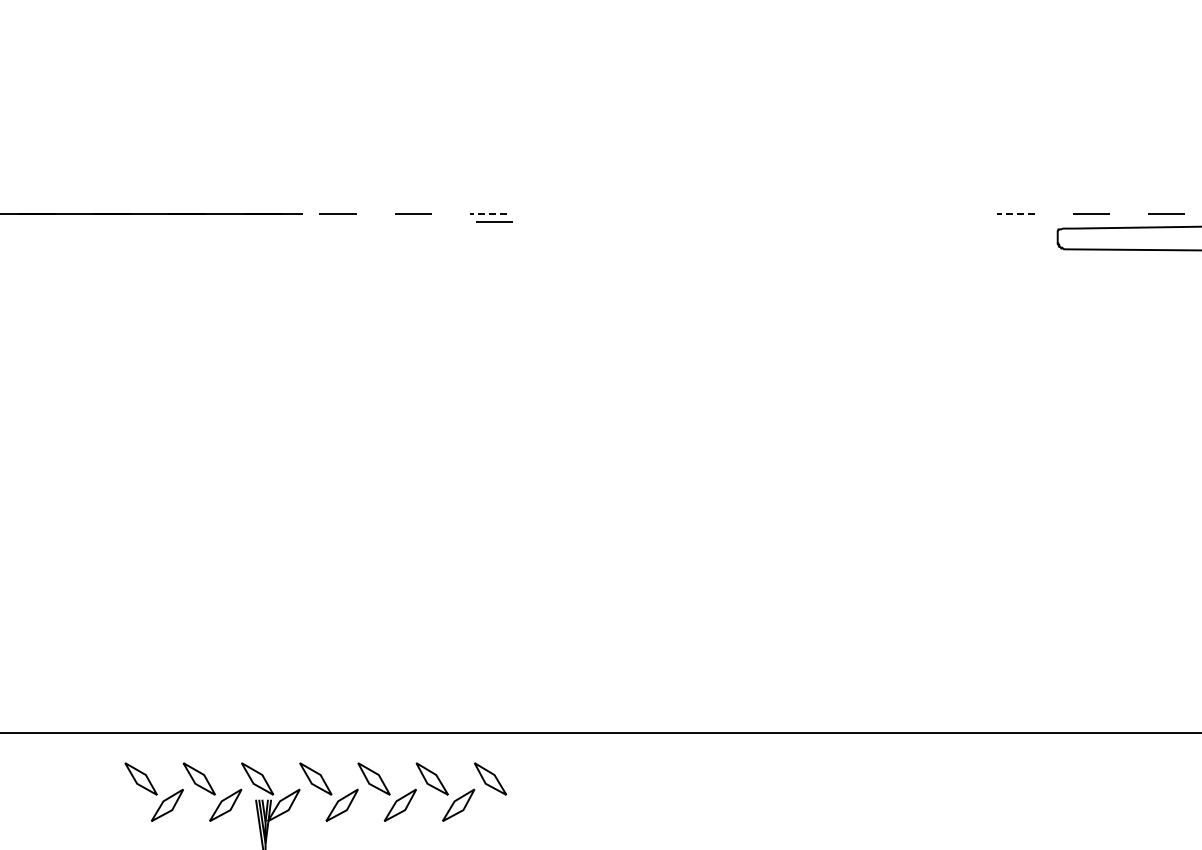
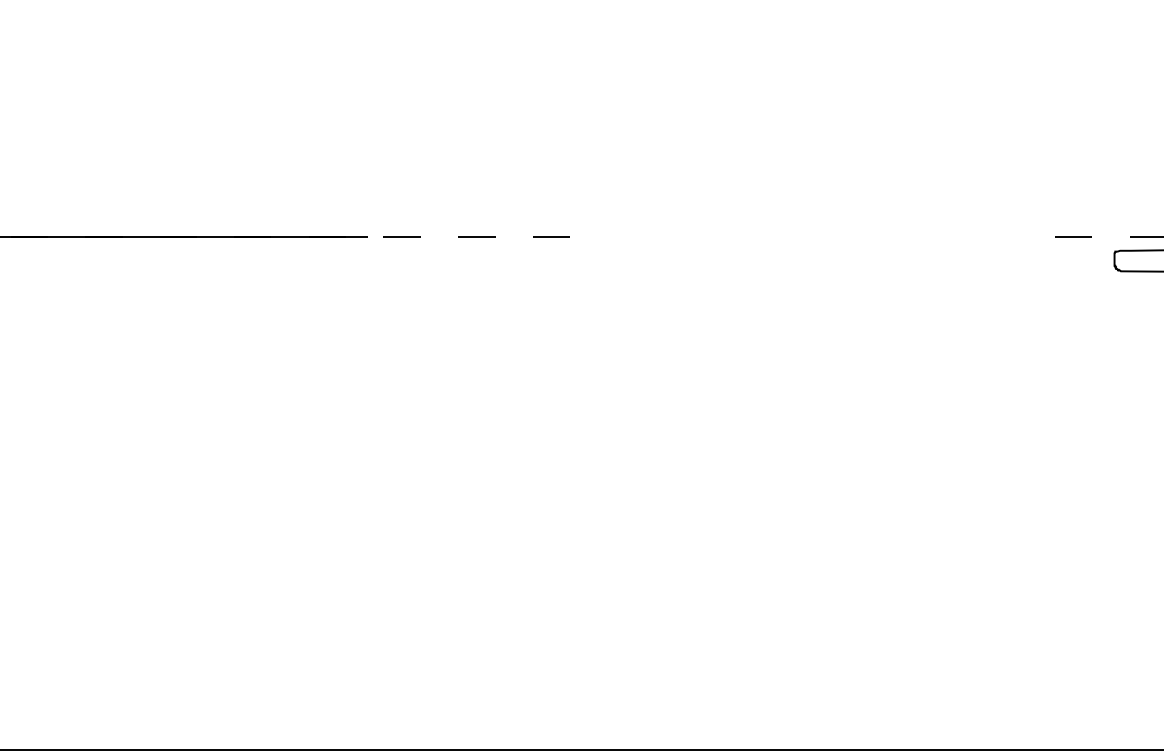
line: (488, 214) -> (551, 236), dashed -> solid
line: (1015, 214) -> (1072, 236), dashed -> solid
line: (494, 221) -> (557, 243), removed

